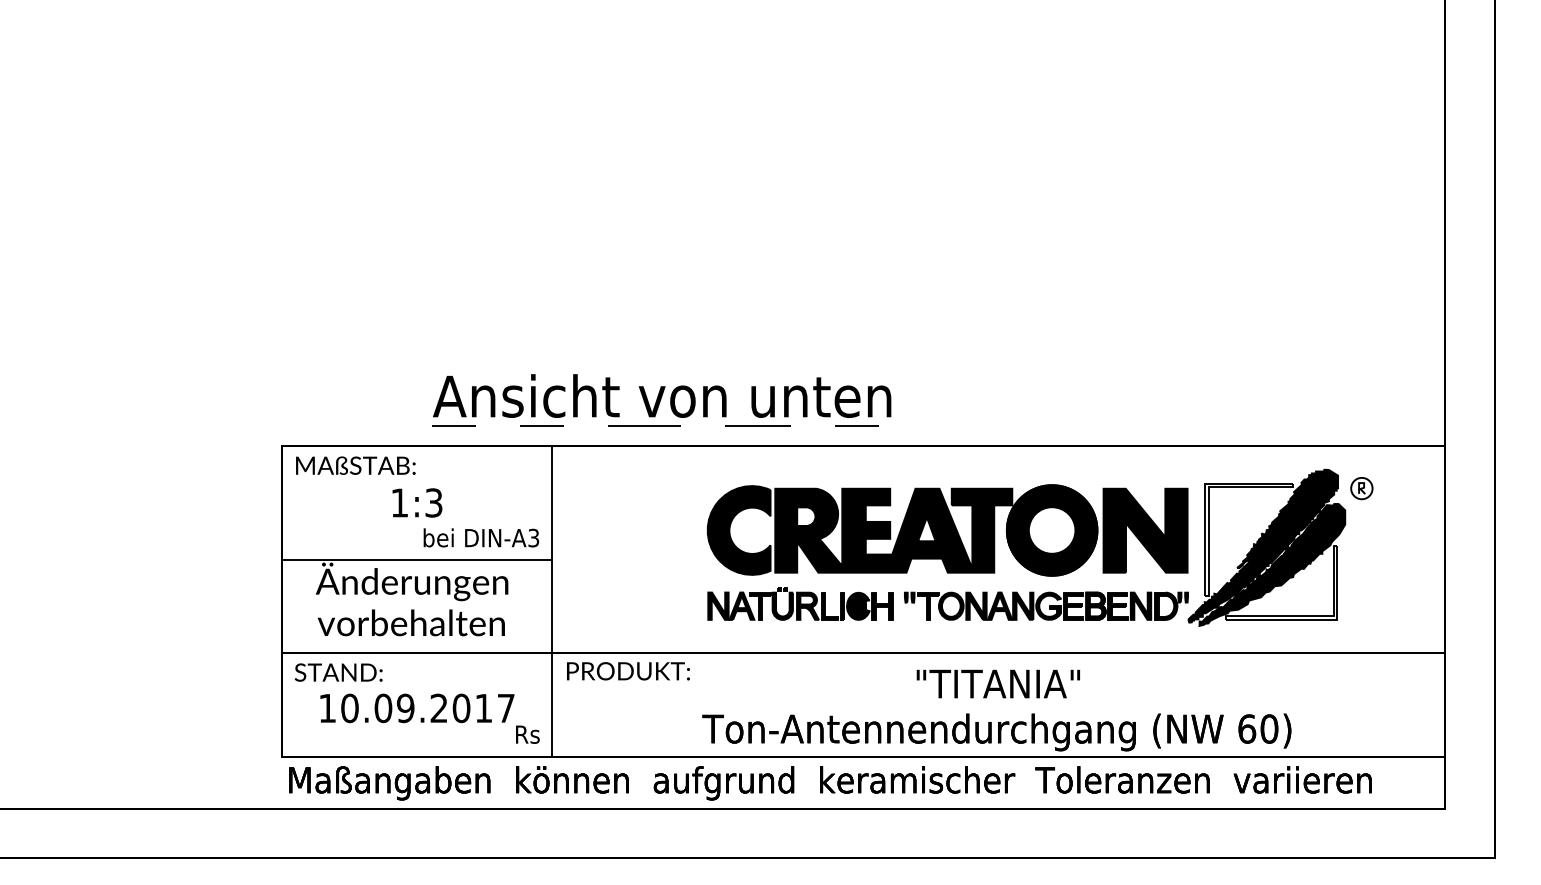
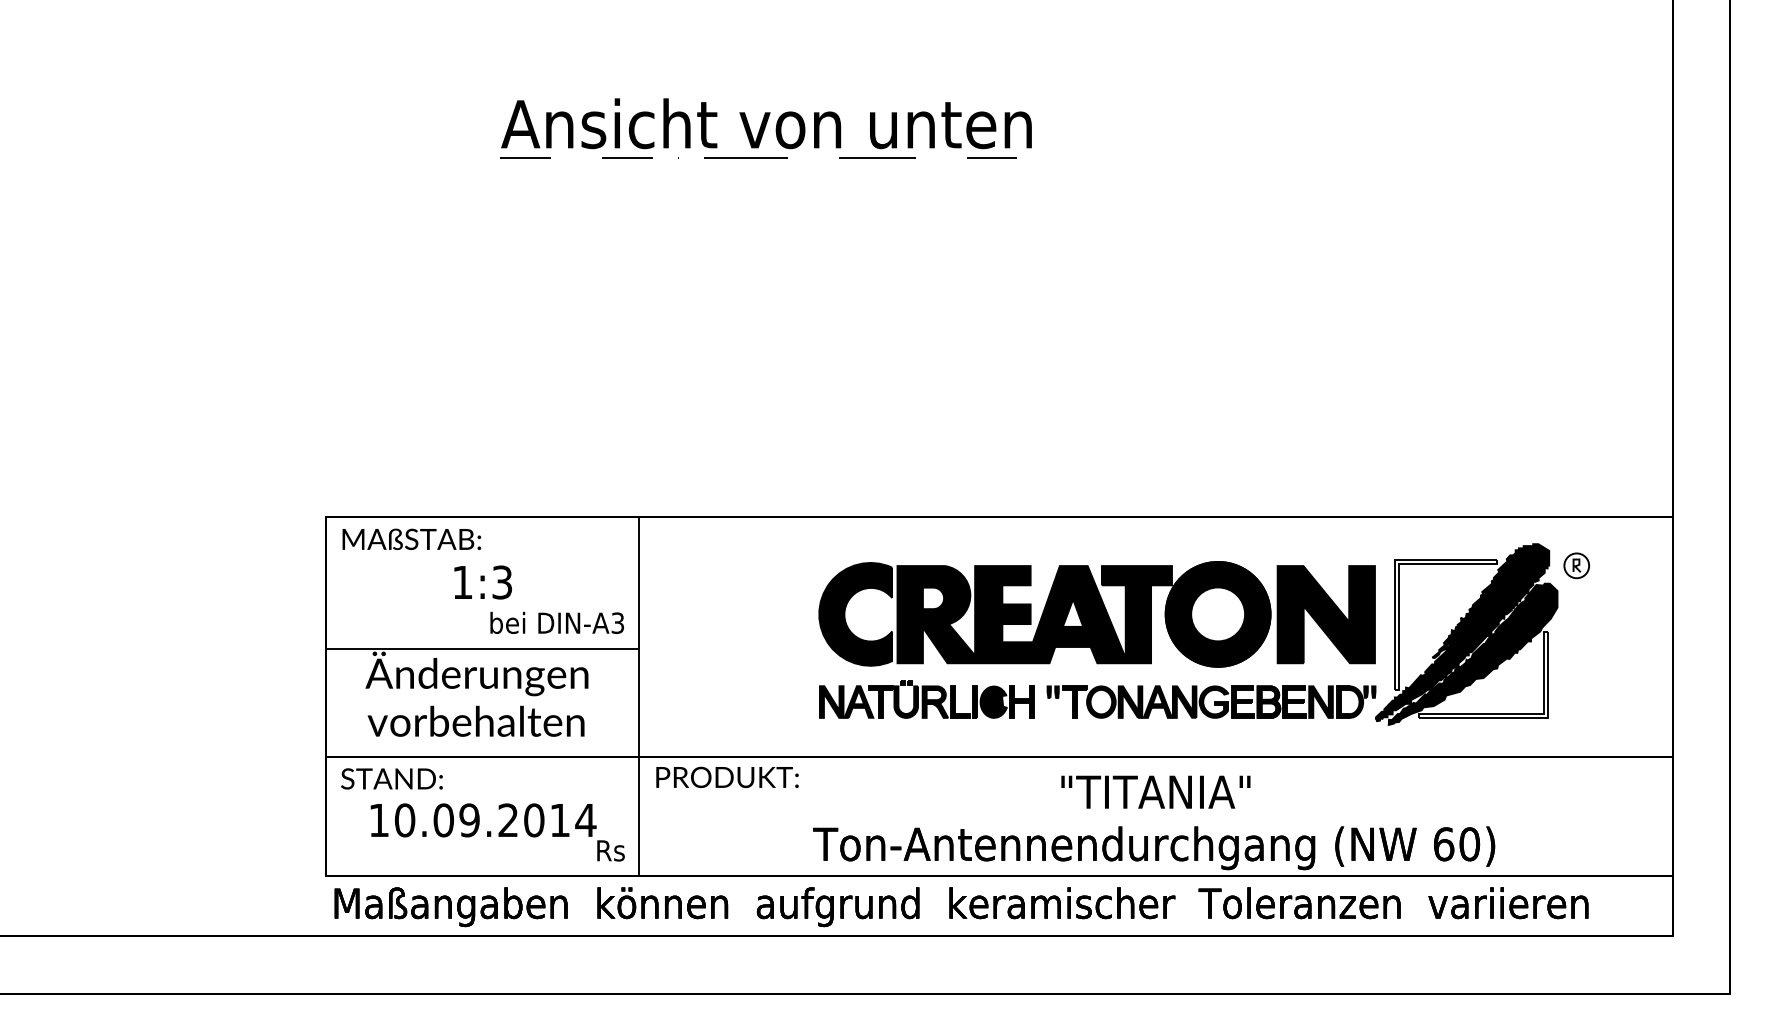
part: (661, 400) -> (765, 128), moved
text: (505, 708) -> (585, 820), 10.09.2017 -> 10.09.2014

